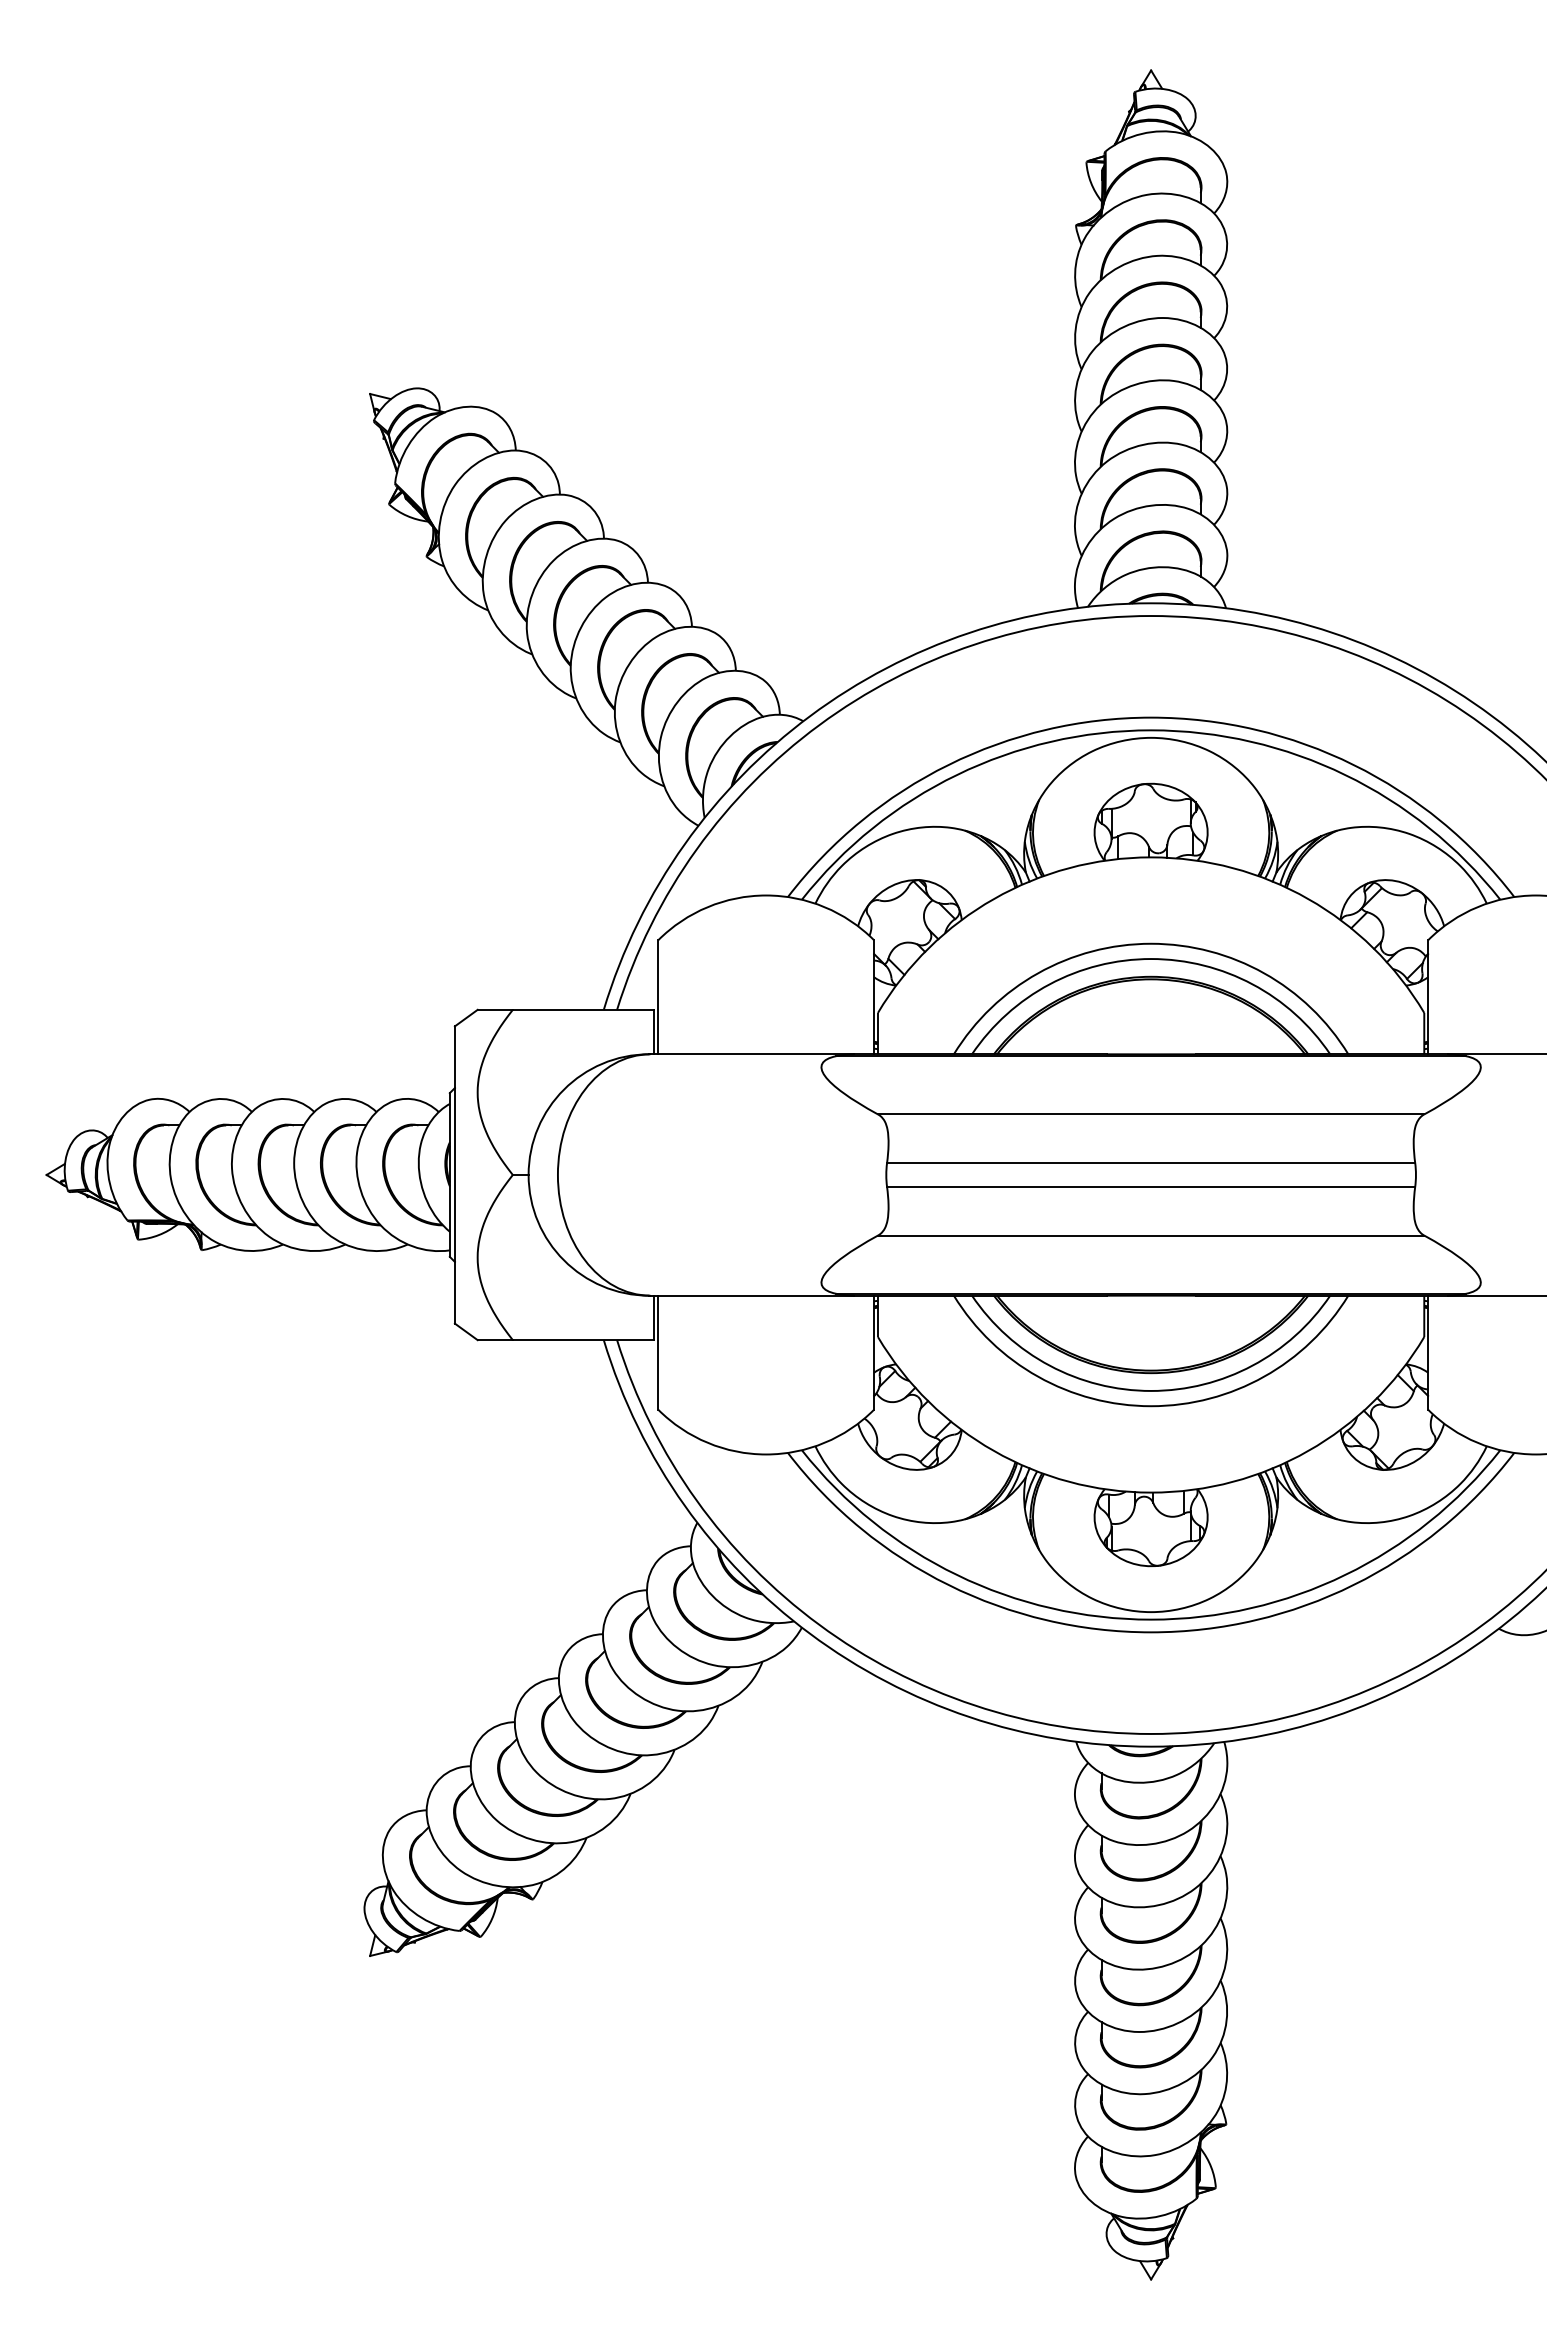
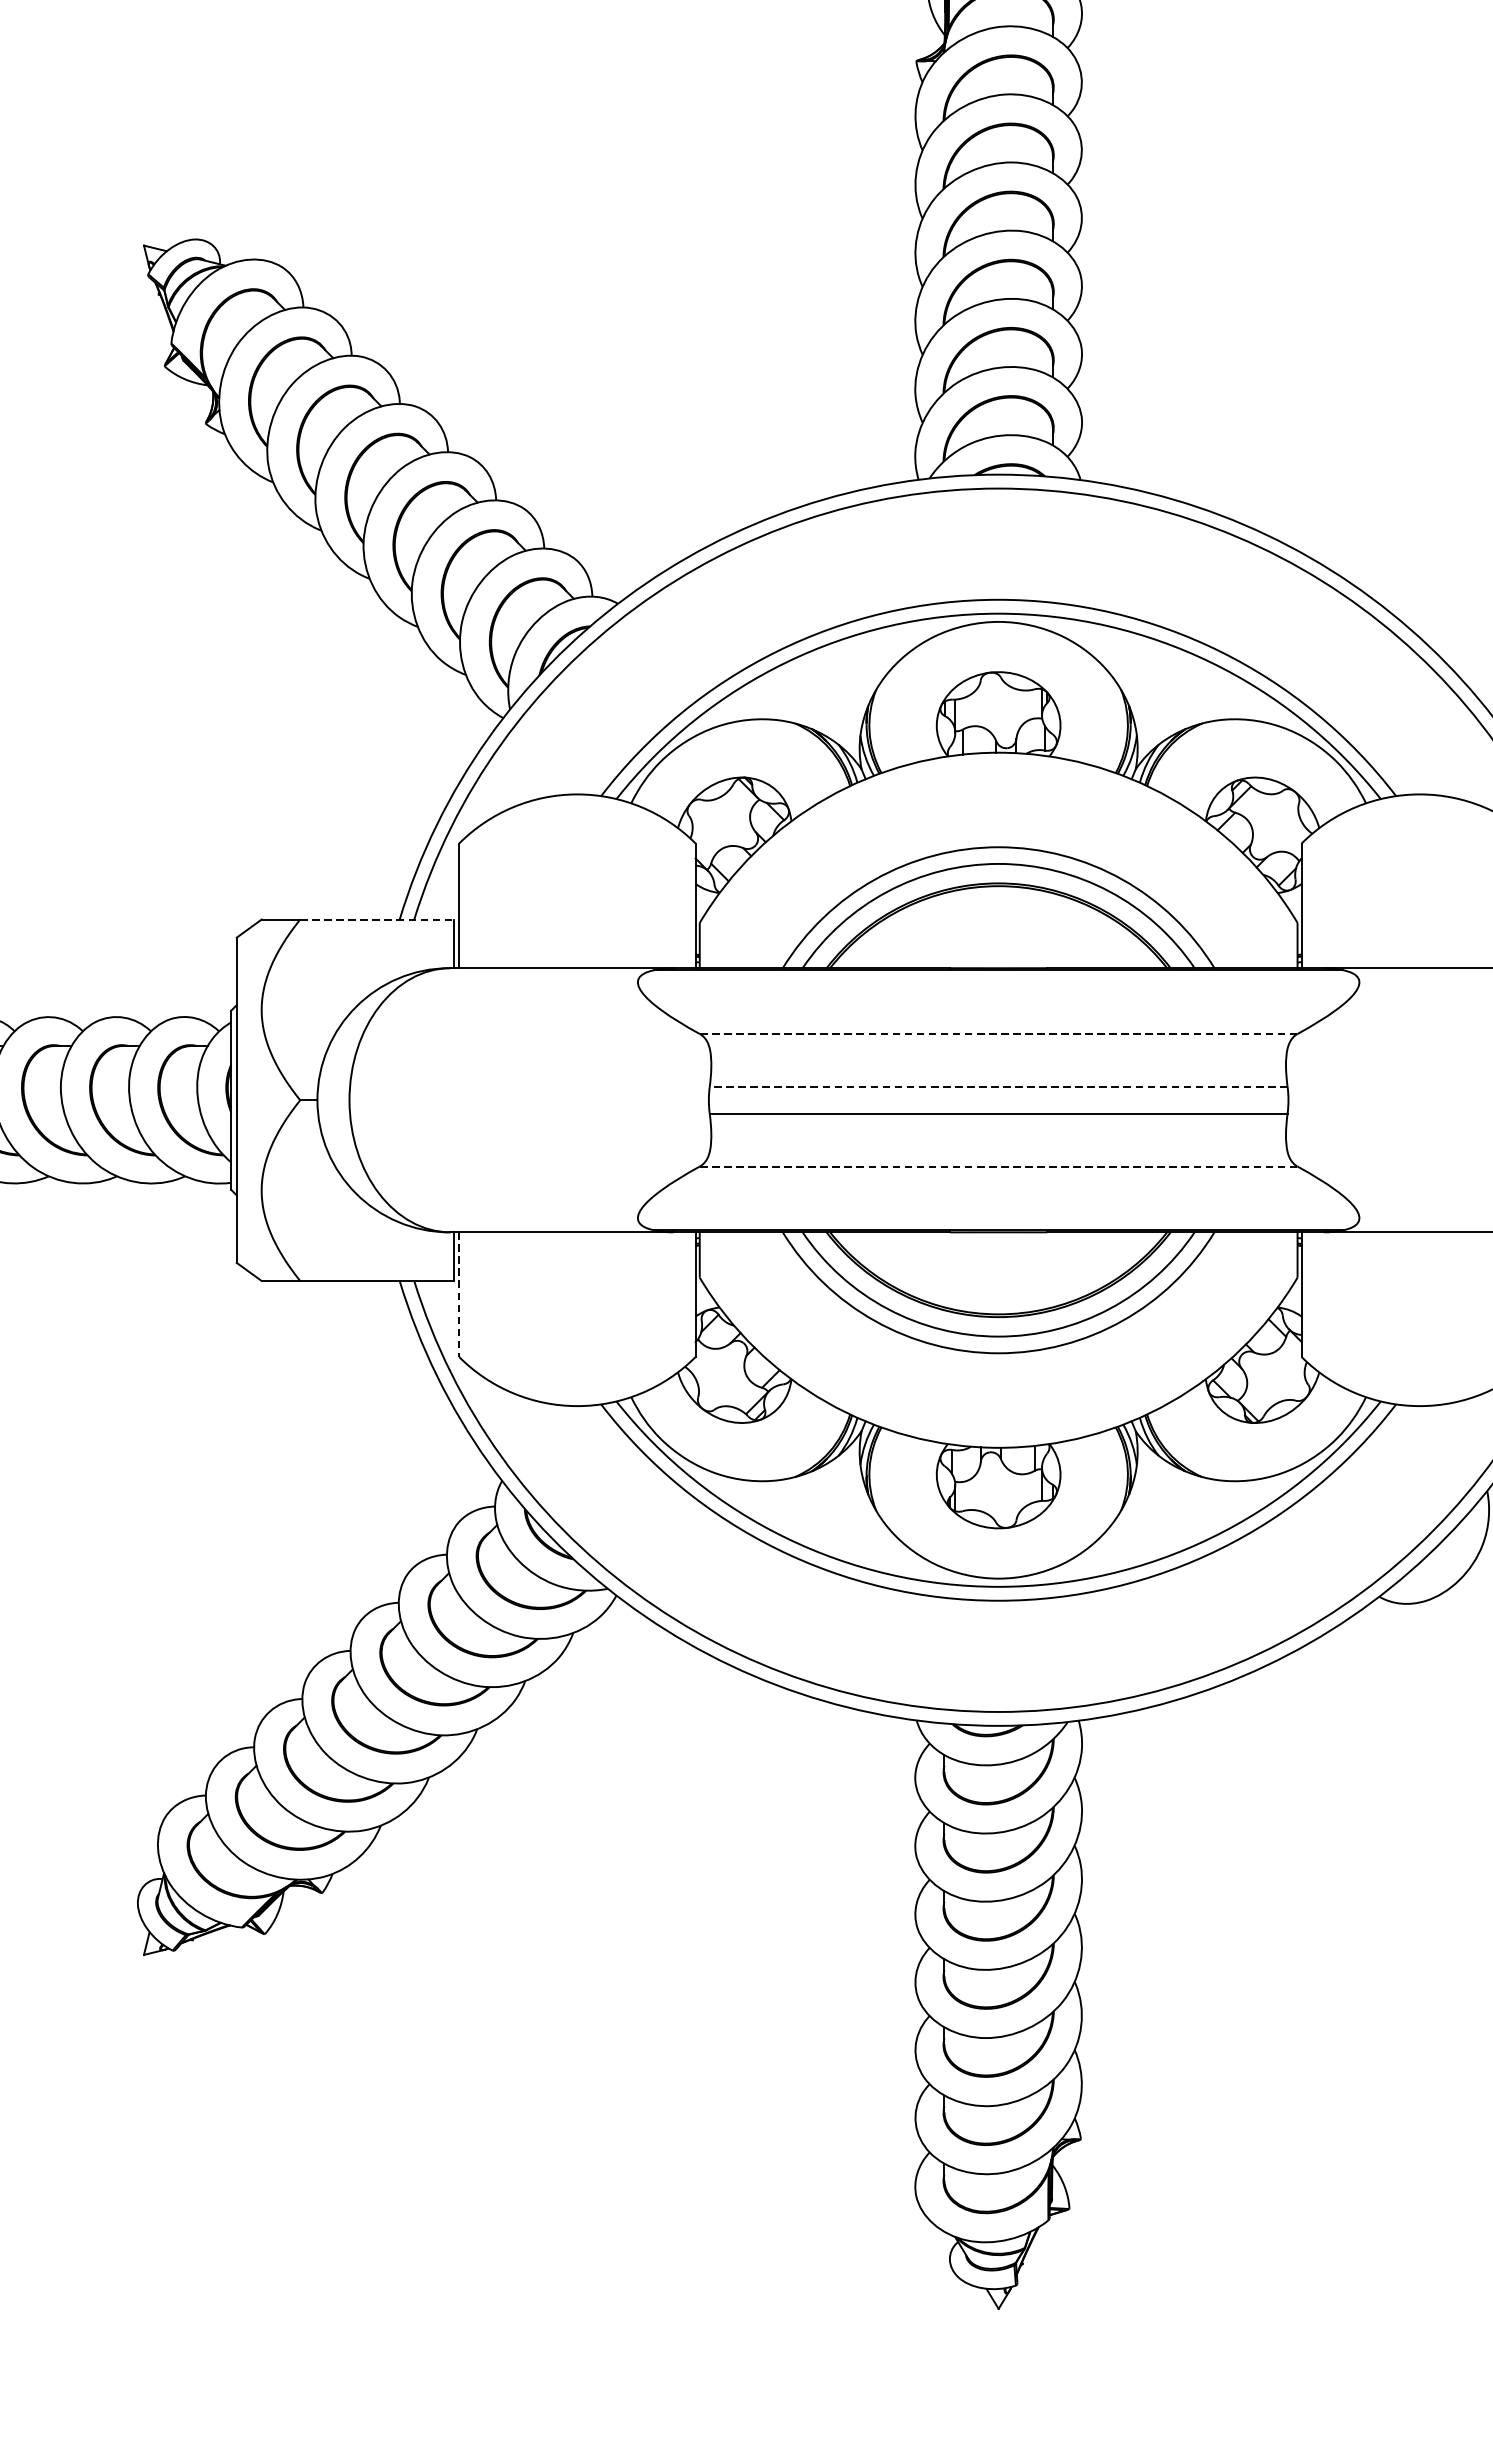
line: (583, 1009) -> (377, 919), solid -> dashed
line: (1150, 1114) -> (997, 1034), solid -> dashed
line: (1150, 1162) -> (997, 1086), solid -> dashed
line: (1150, 1235) -> (997, 1166), solid -> dashed
line: (658, 1352) -> (459, 1294), solid -> dashed

